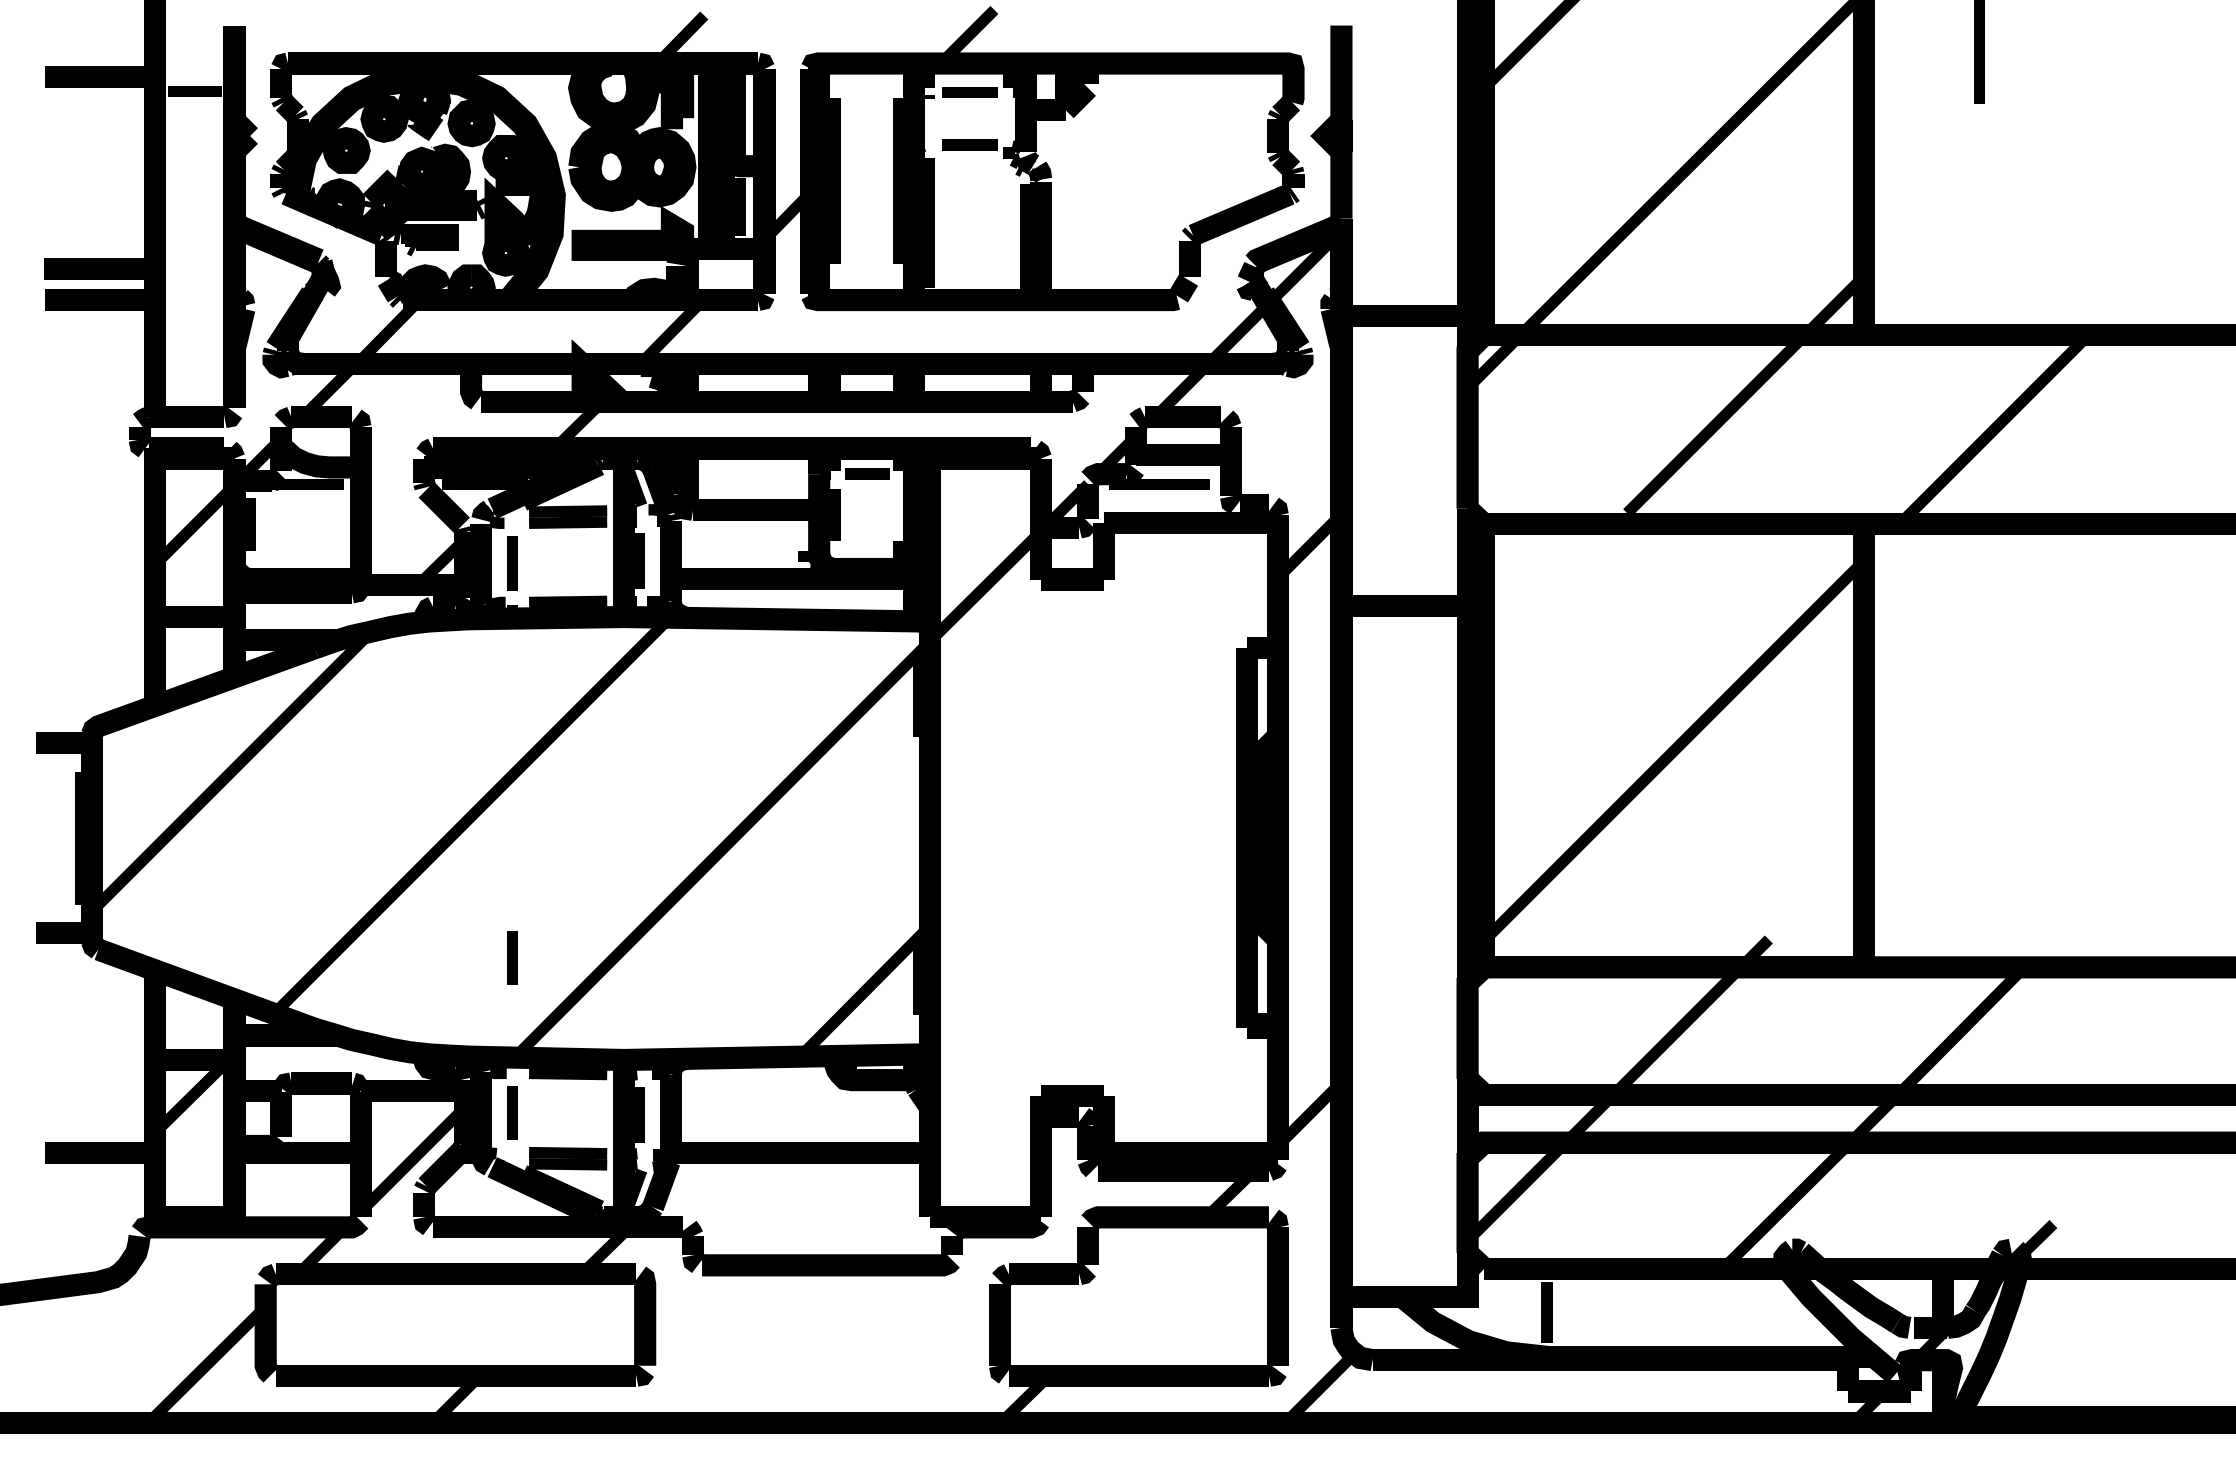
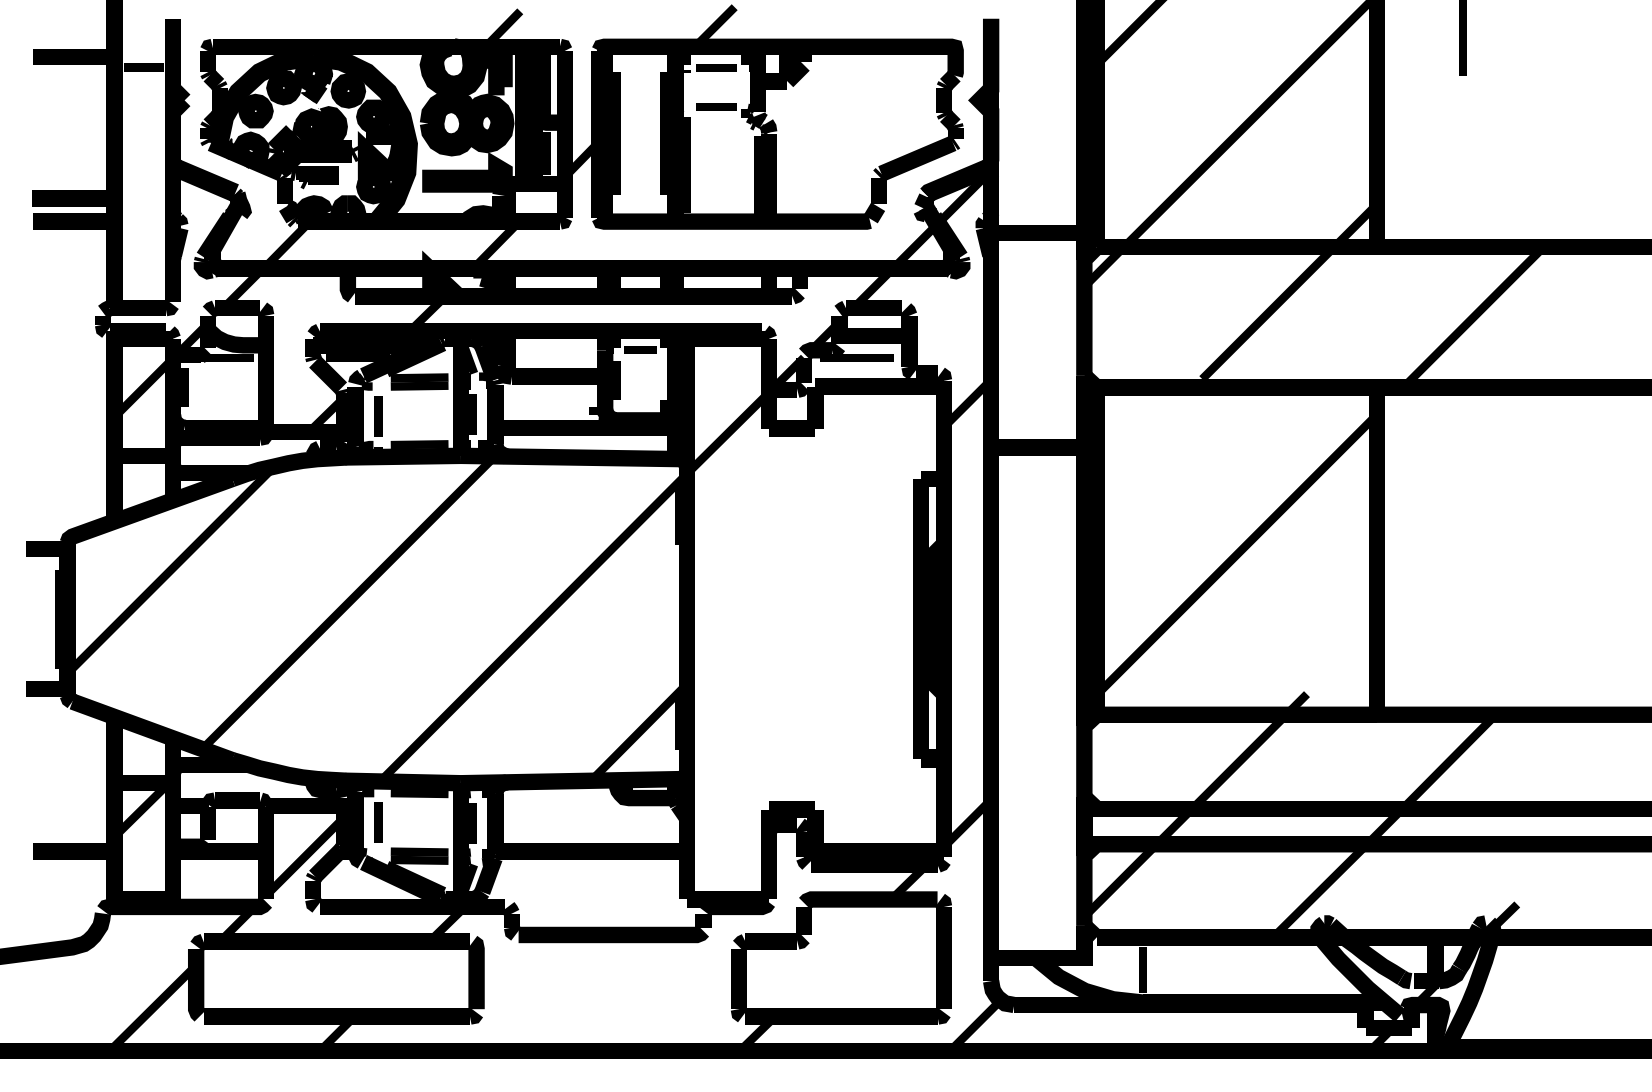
line: (512, 957) -> (378, 707), removed

